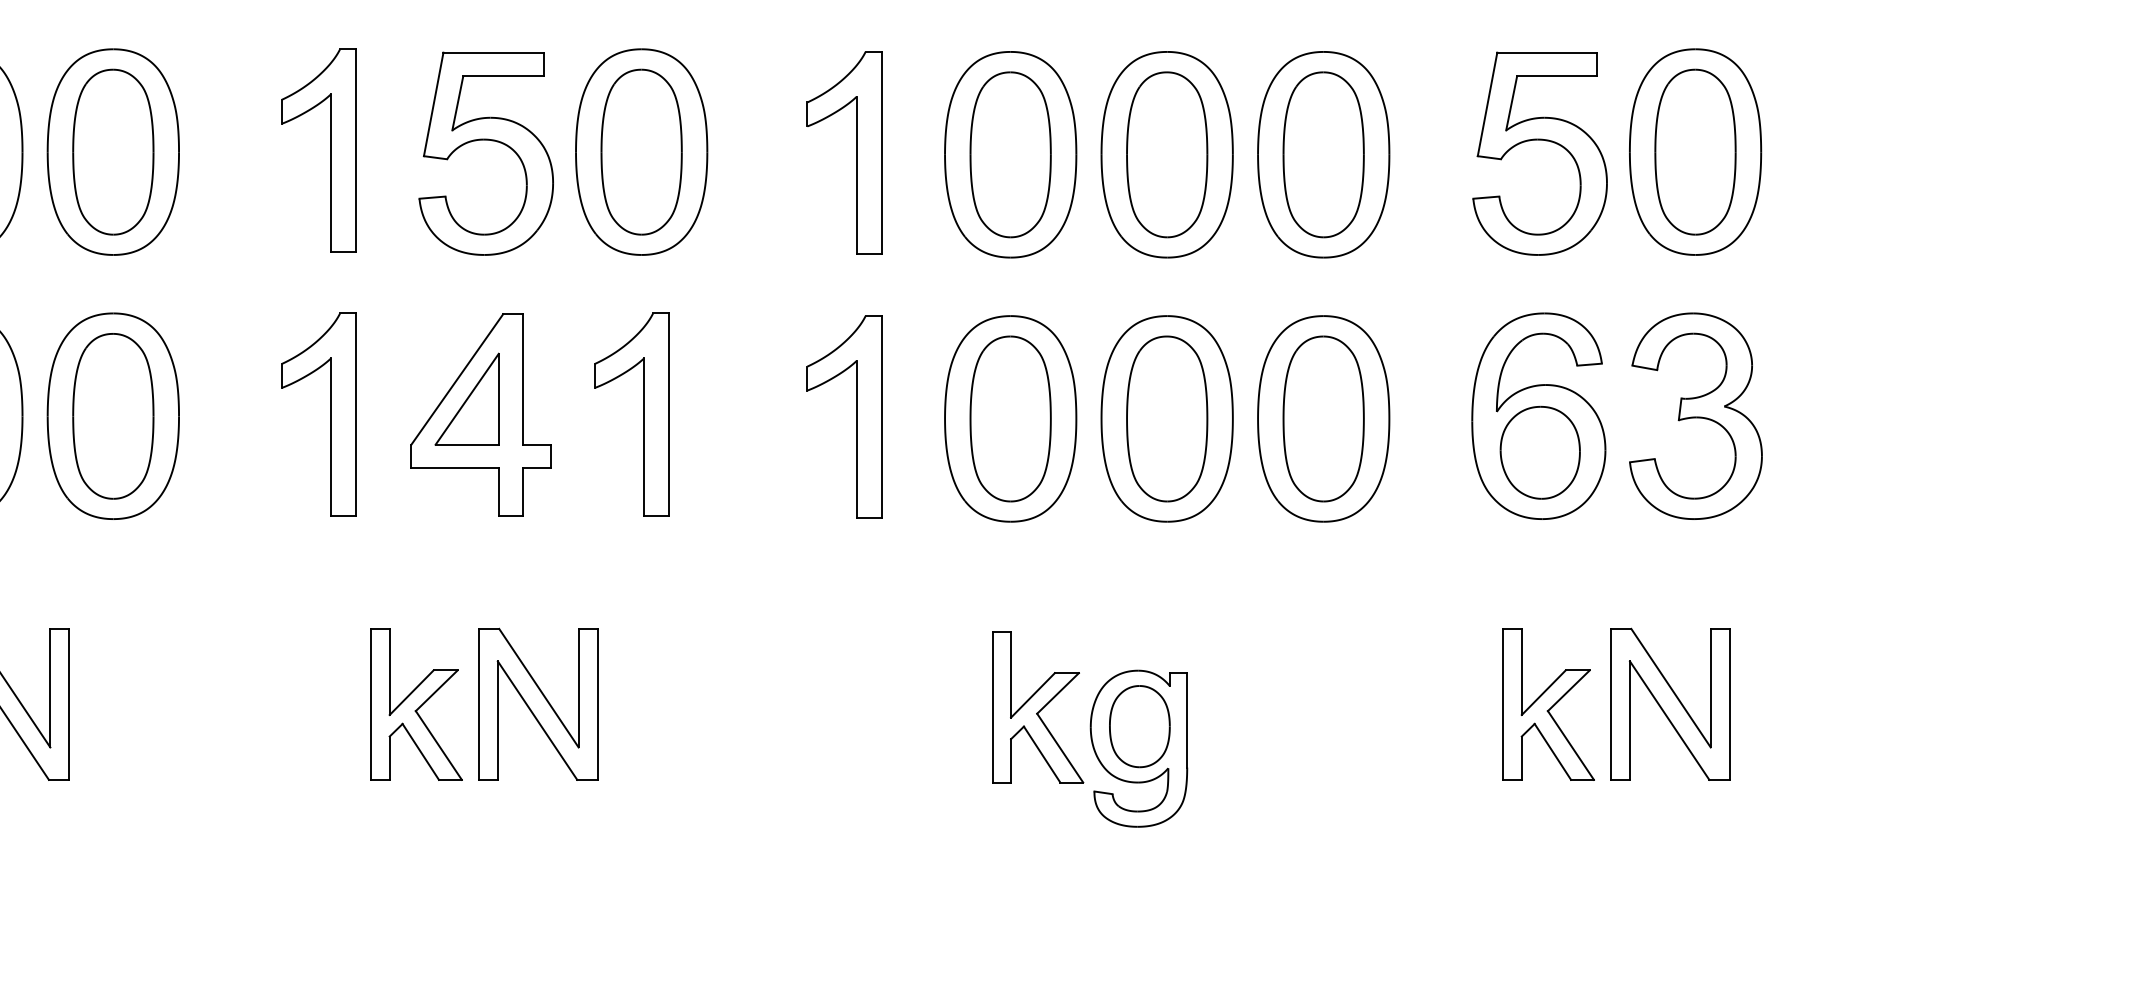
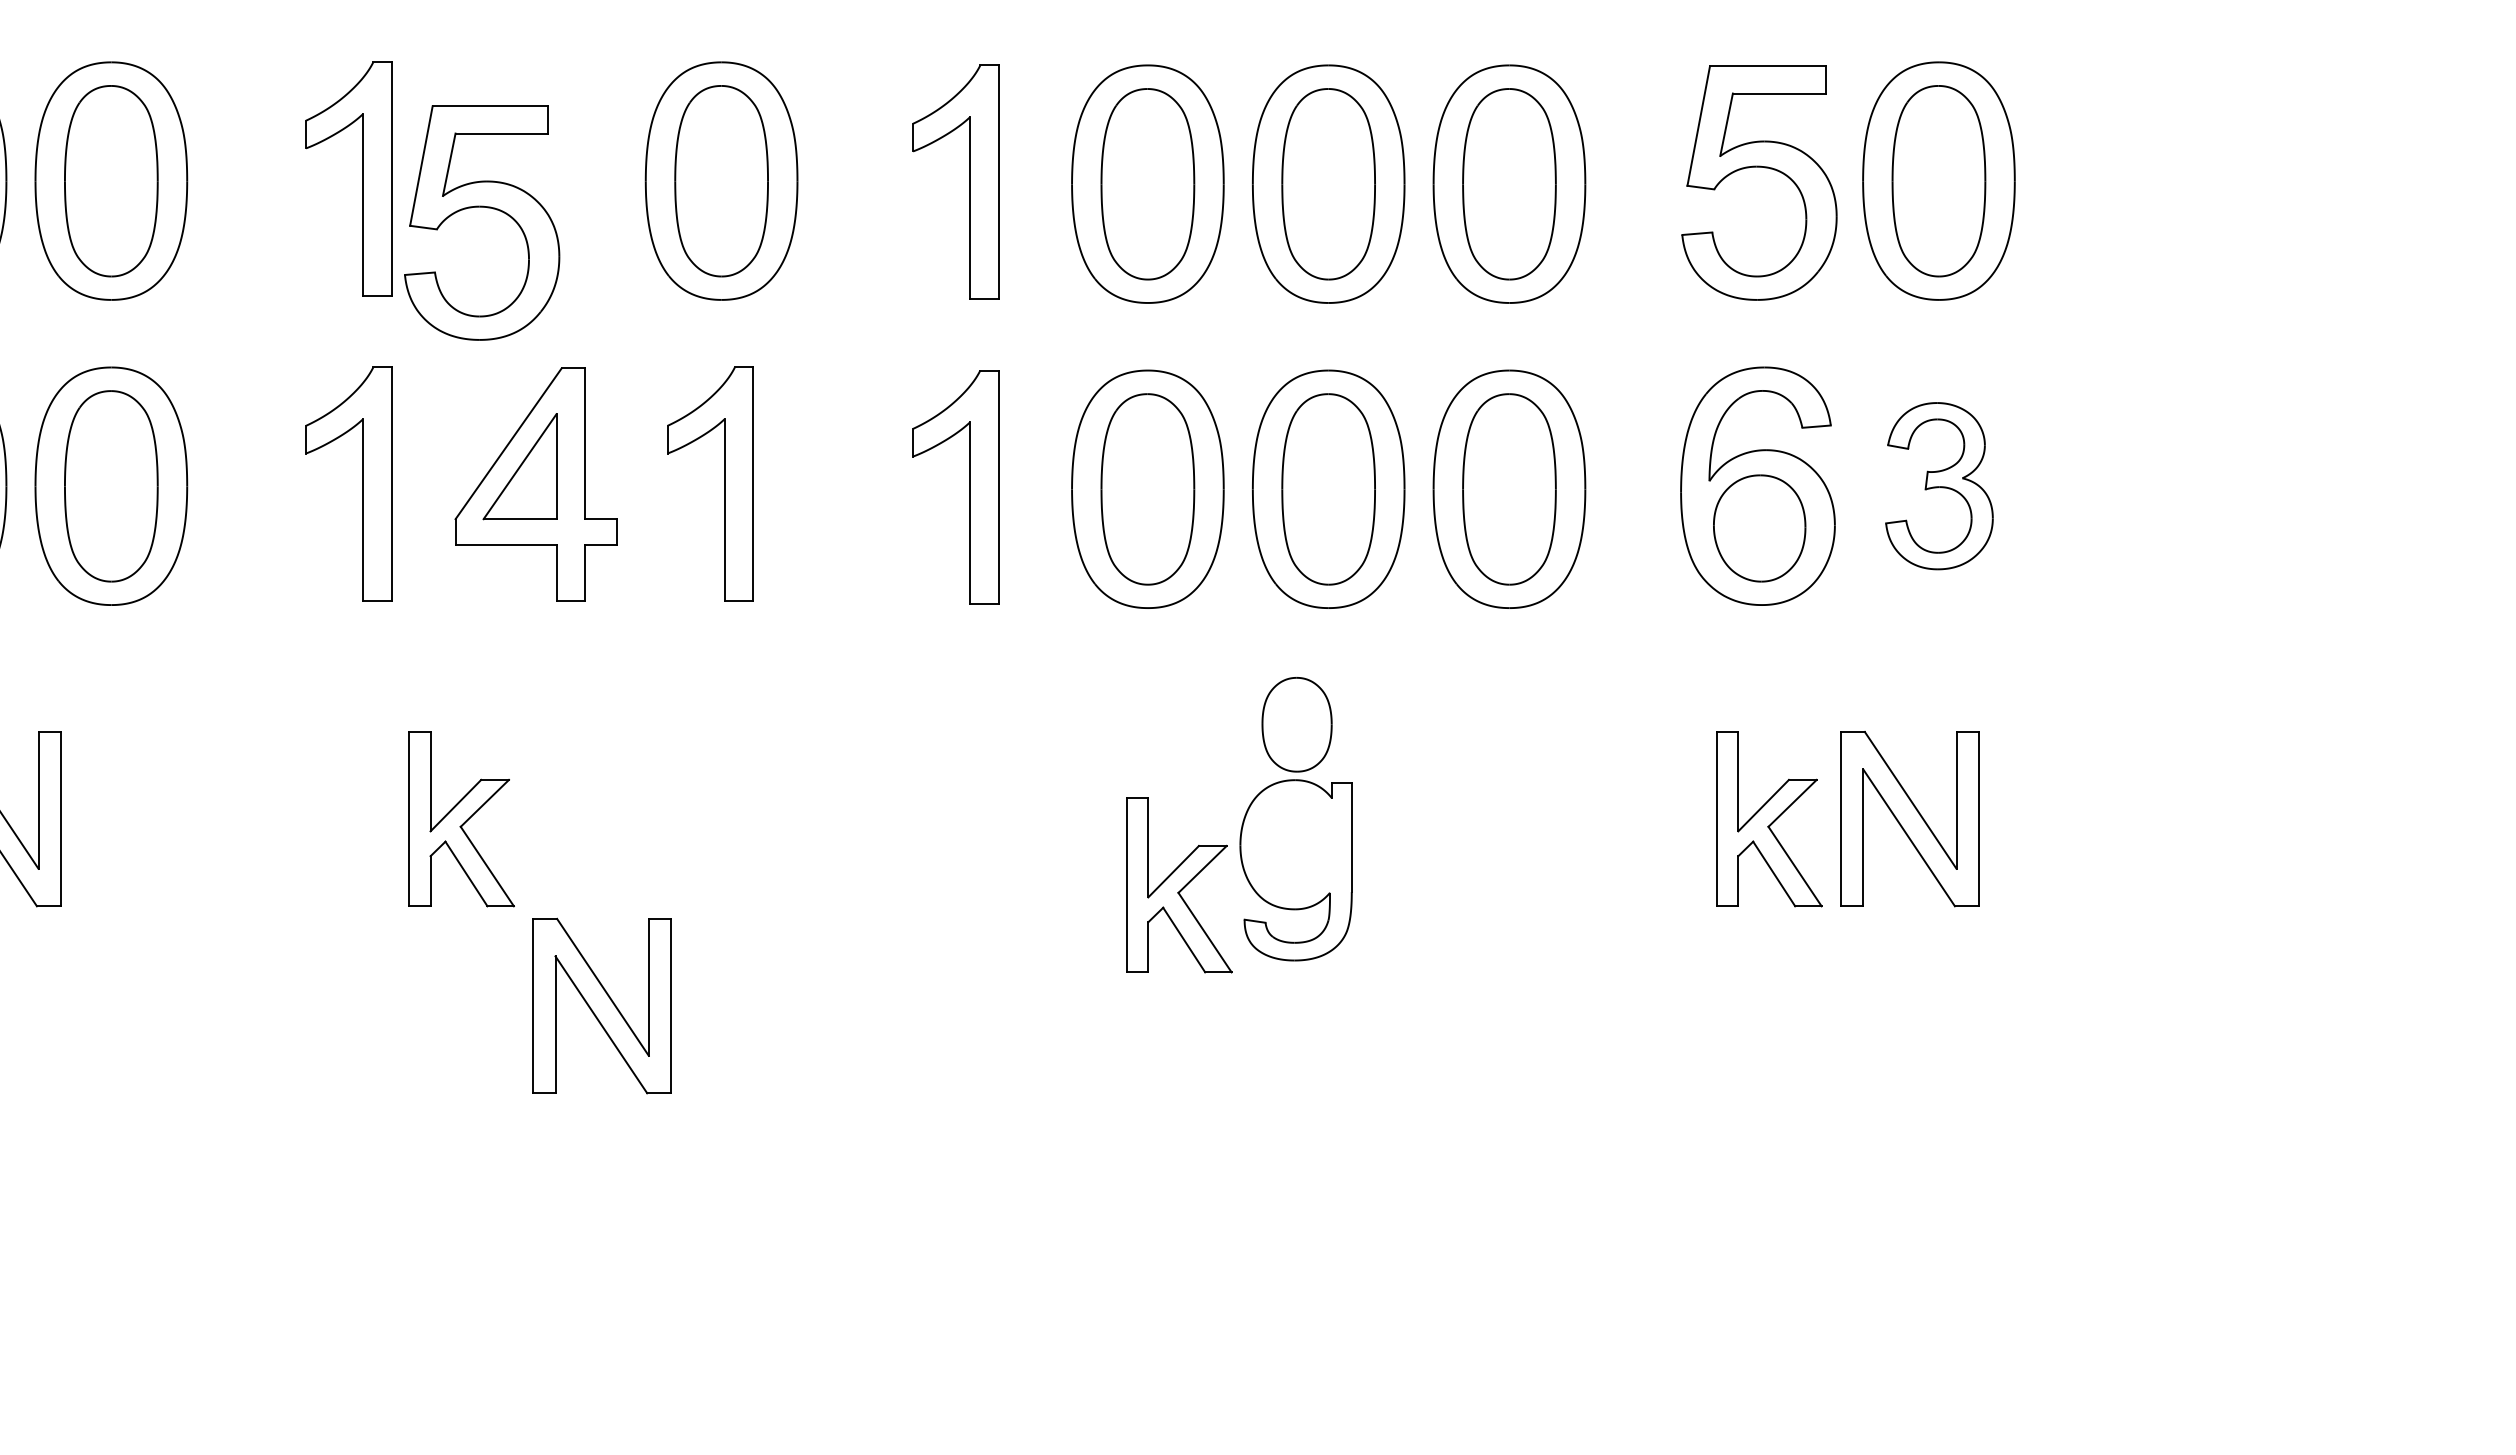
part: (490, 141) -> (487, 208), moved
part: (1695, 415) -> (1939, 485), size x0.7
part: (537, 703) -> (601, 1005), moved
part: (1038, 707) -> (1179, 885), moved
part: (1139, 726) -> (1296, 724), moved

